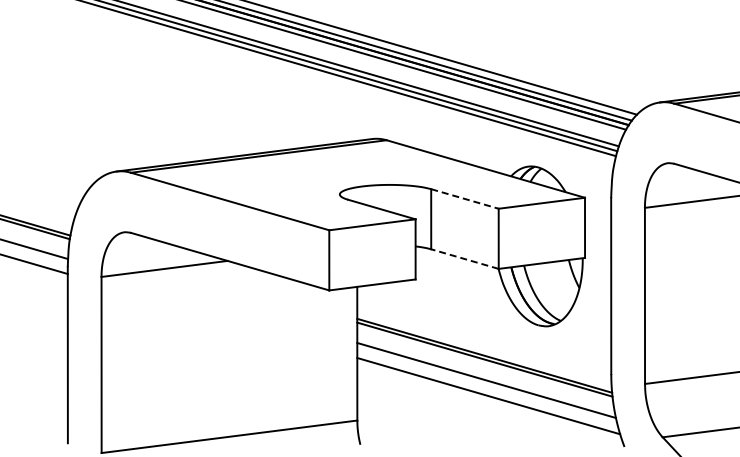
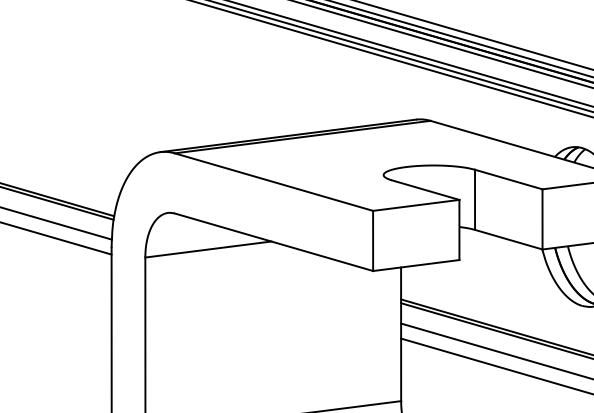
line: (465, 199) -> (509, 180), dashed -> solid
line: (464, 258) -> (508, 239), dashed -> solid

